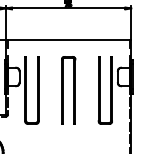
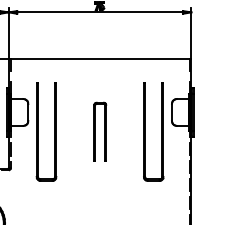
part: (68, 90) -> (99, 132), size x0.6

